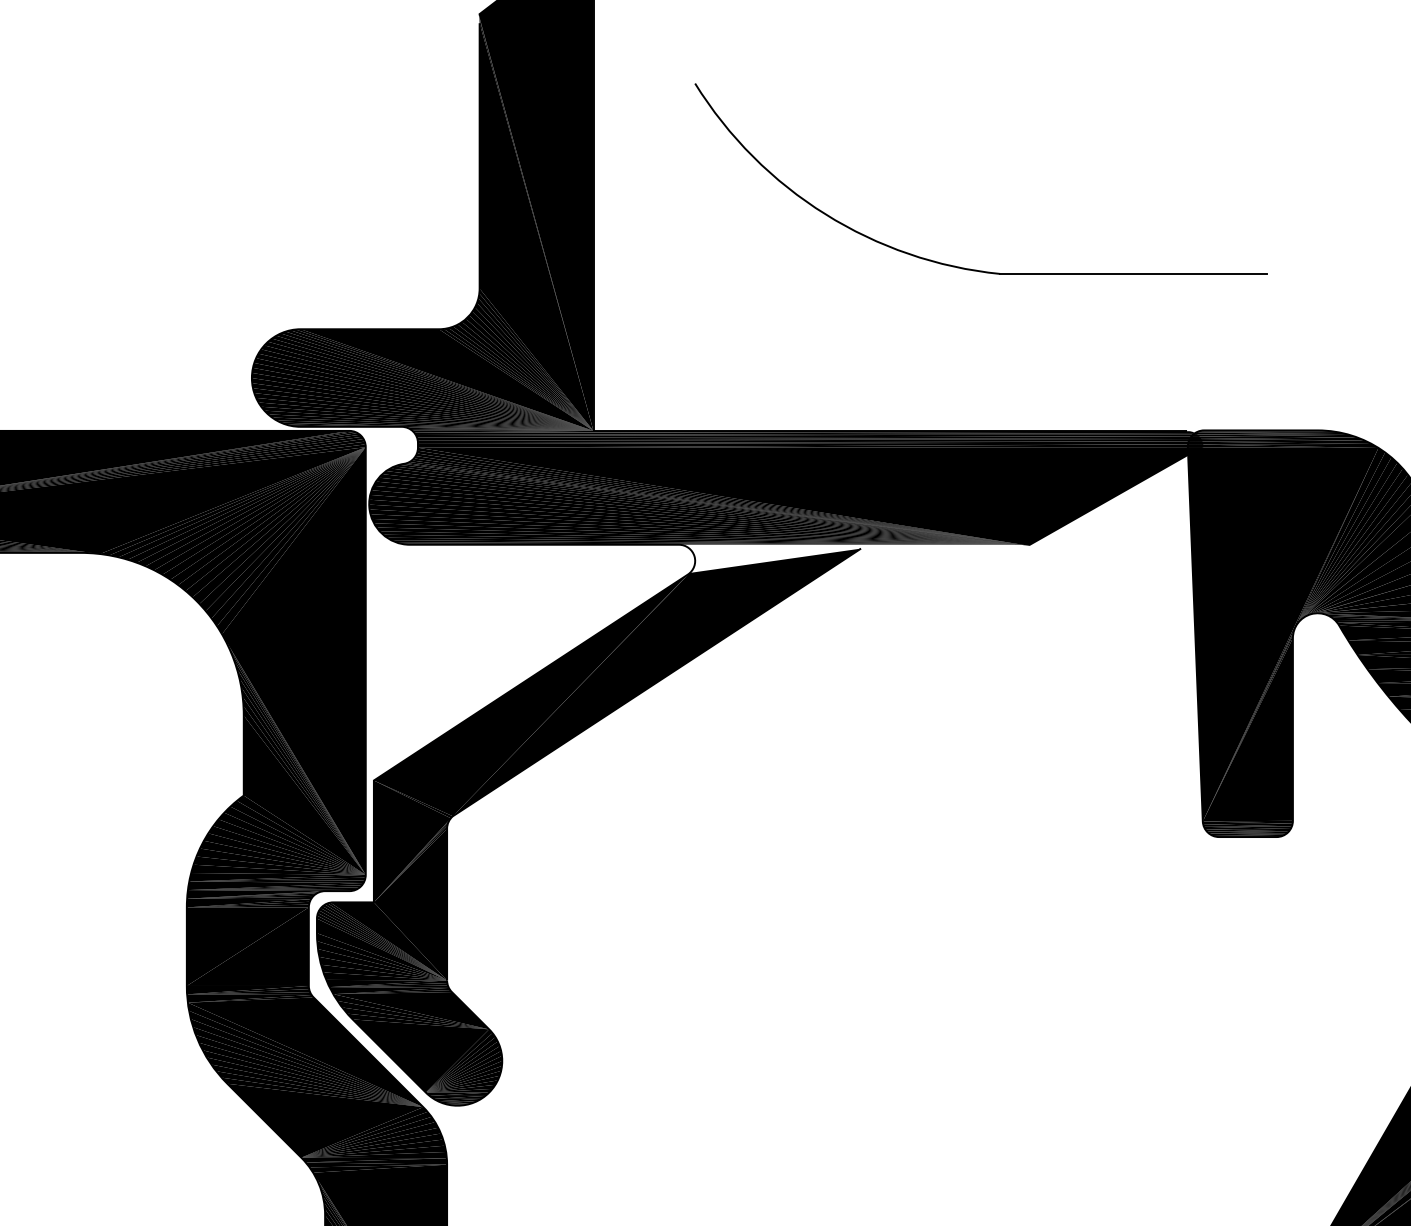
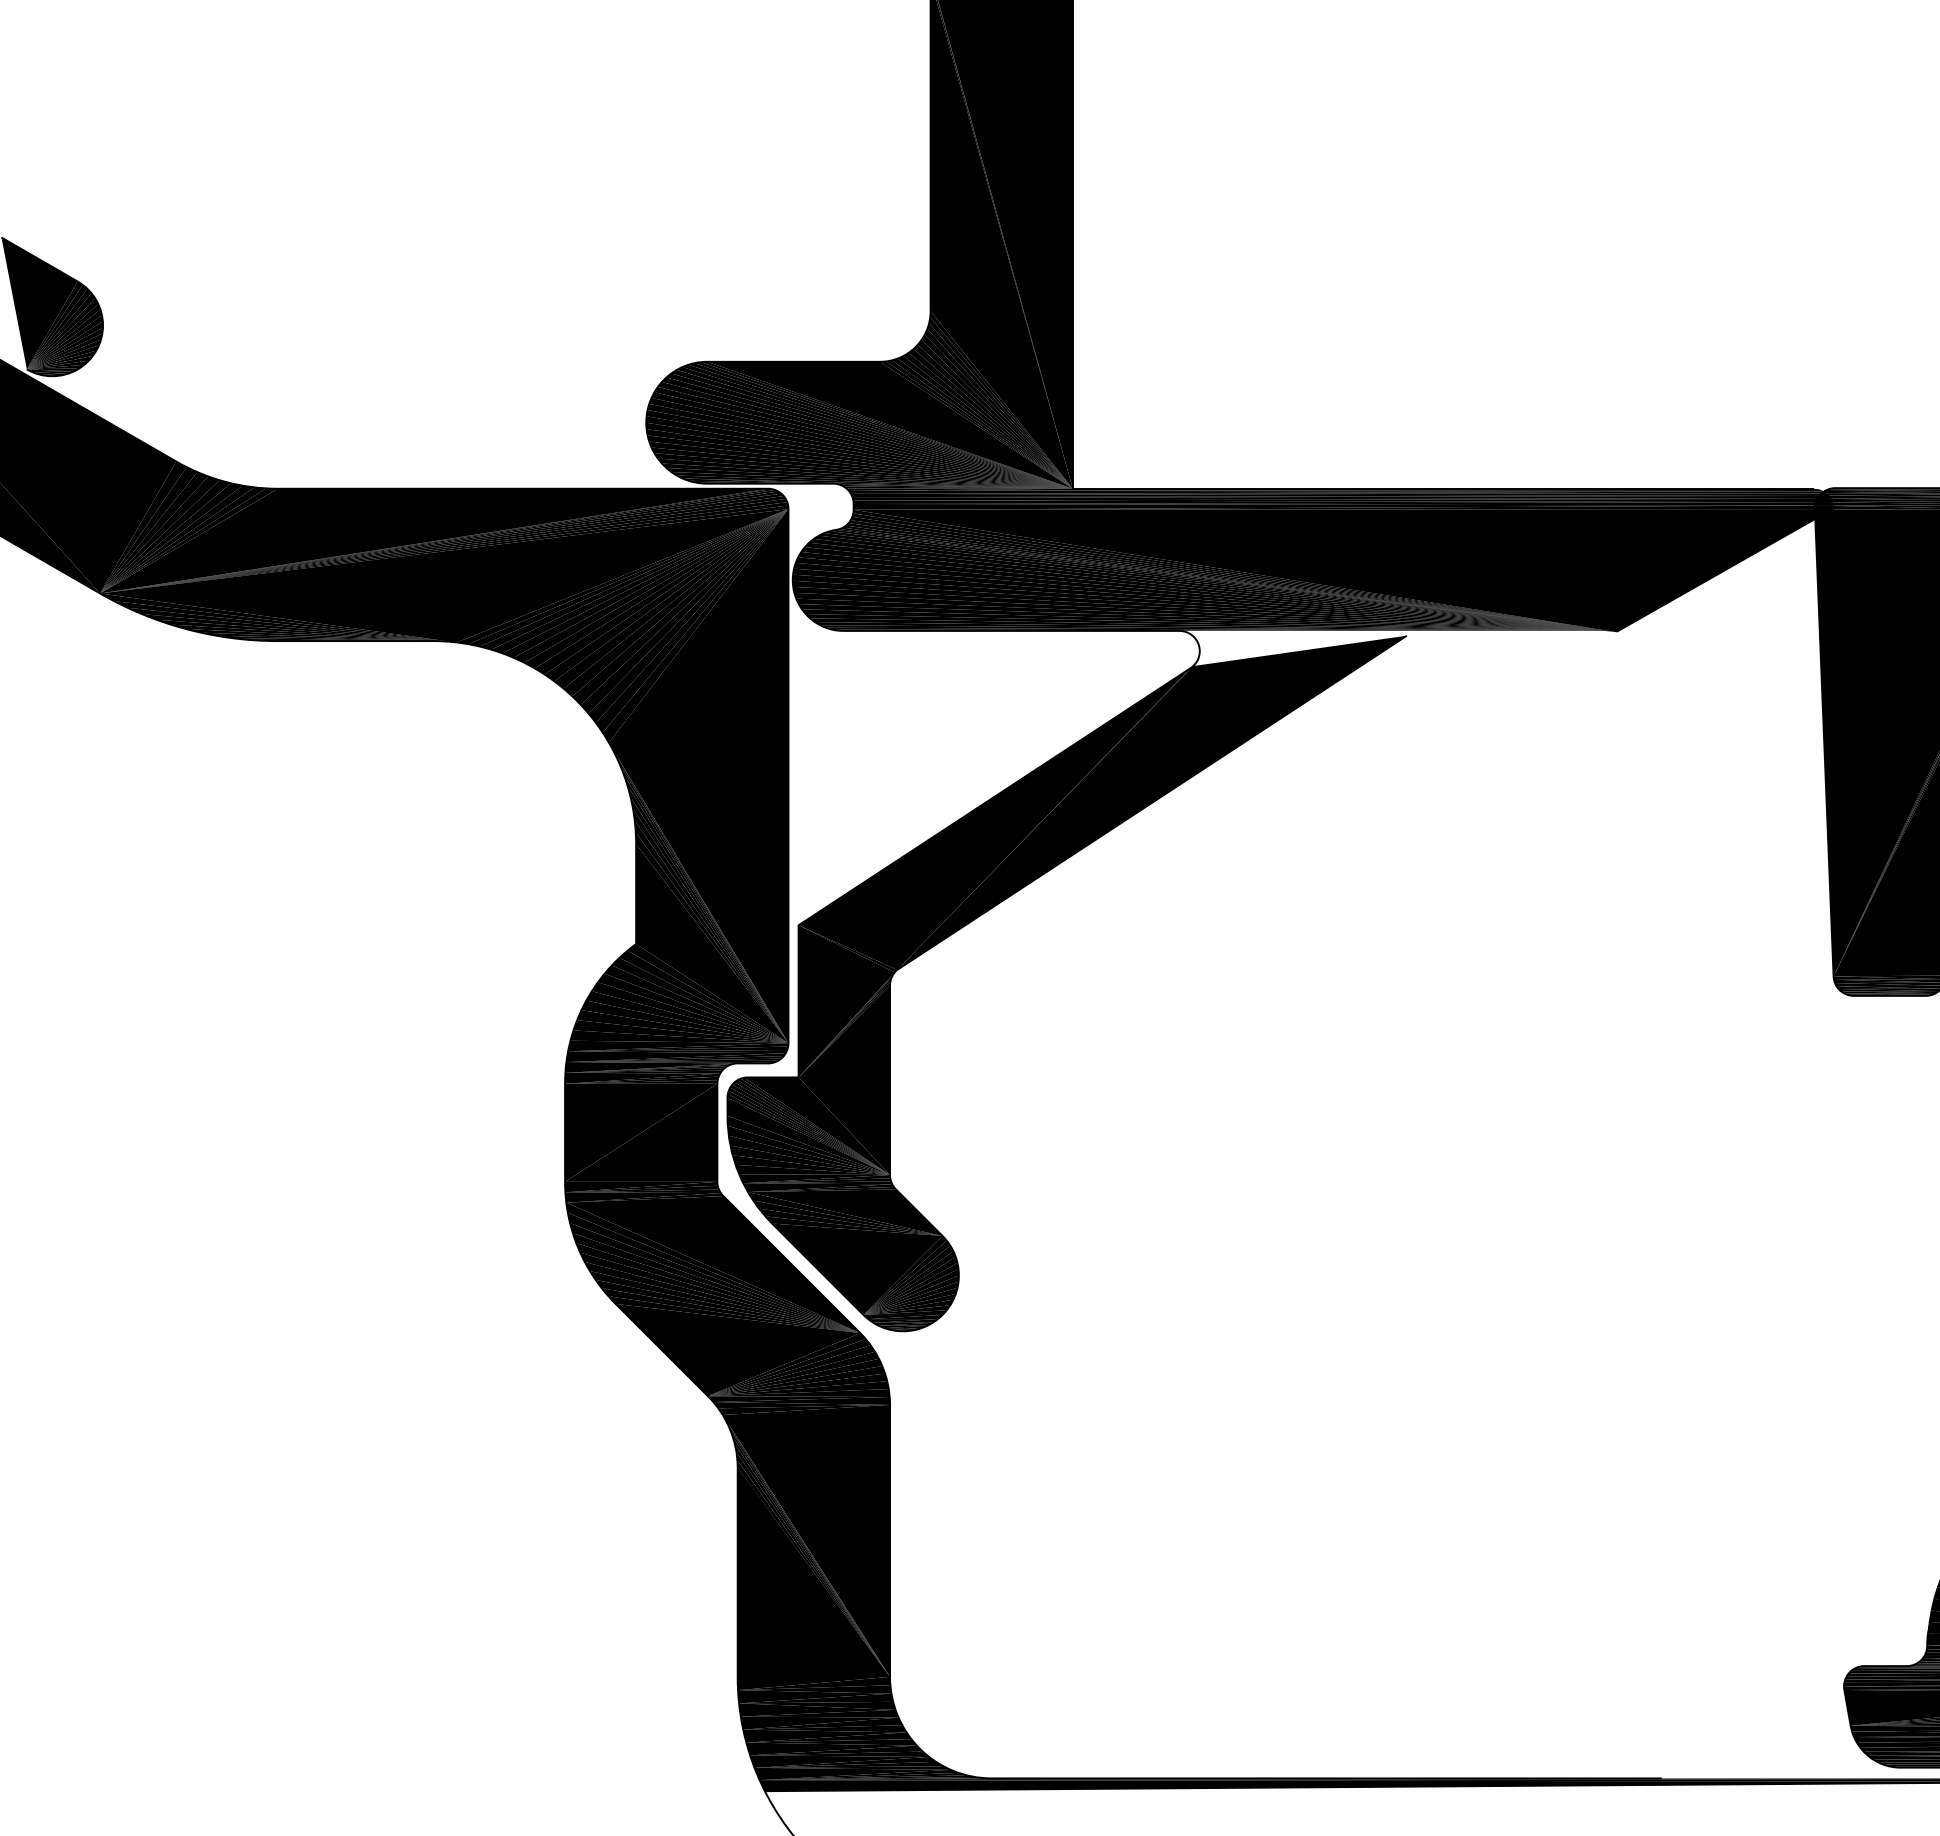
part: (962, 267) -> (1533, 284), removed

